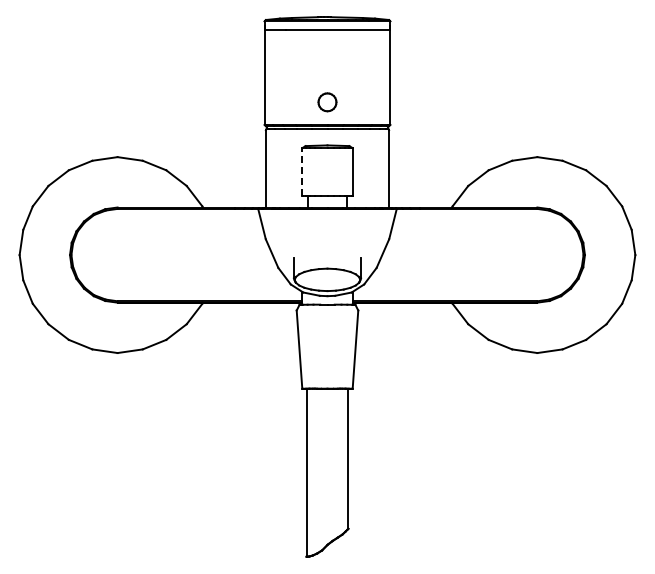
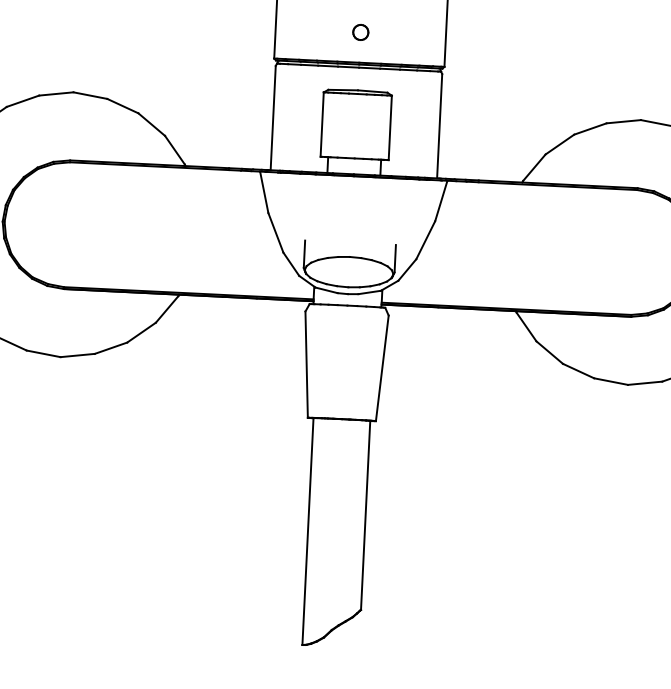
part: (327, 102) -> (360, 32), size x0.62
line: (302, 171) -> (322, 123), dashed -> solid

